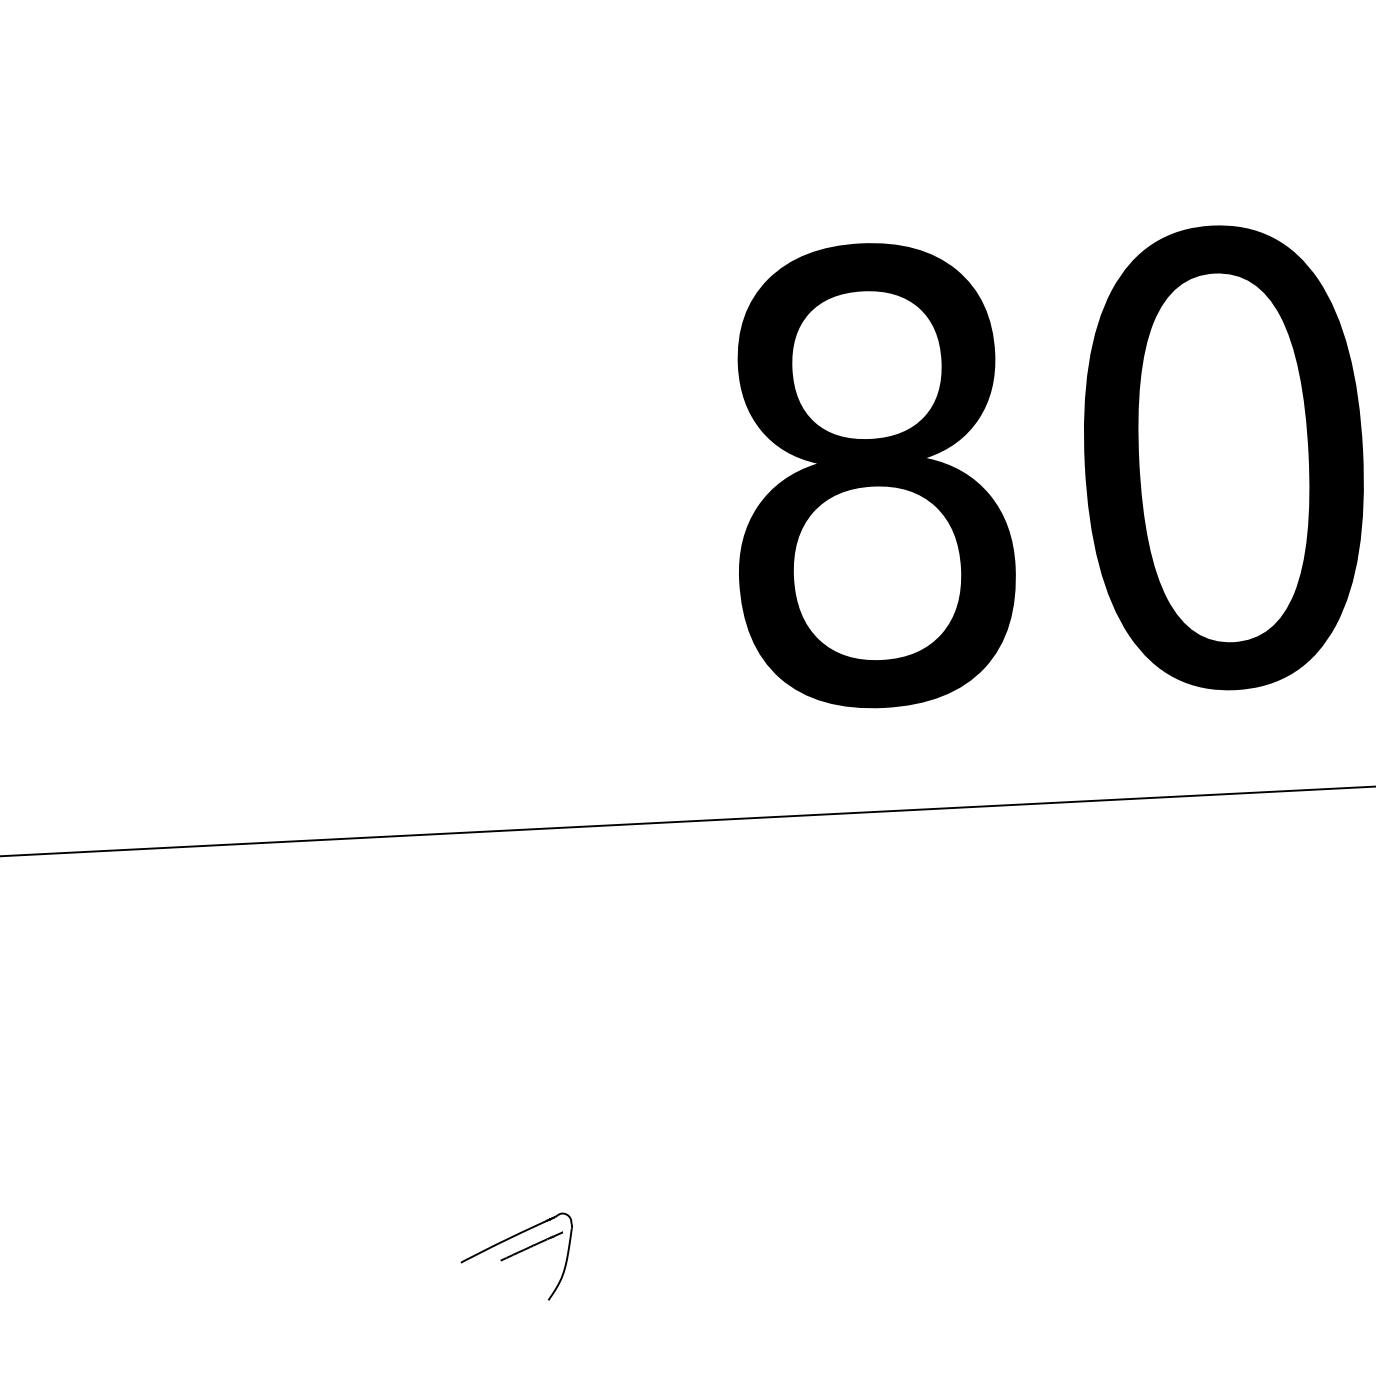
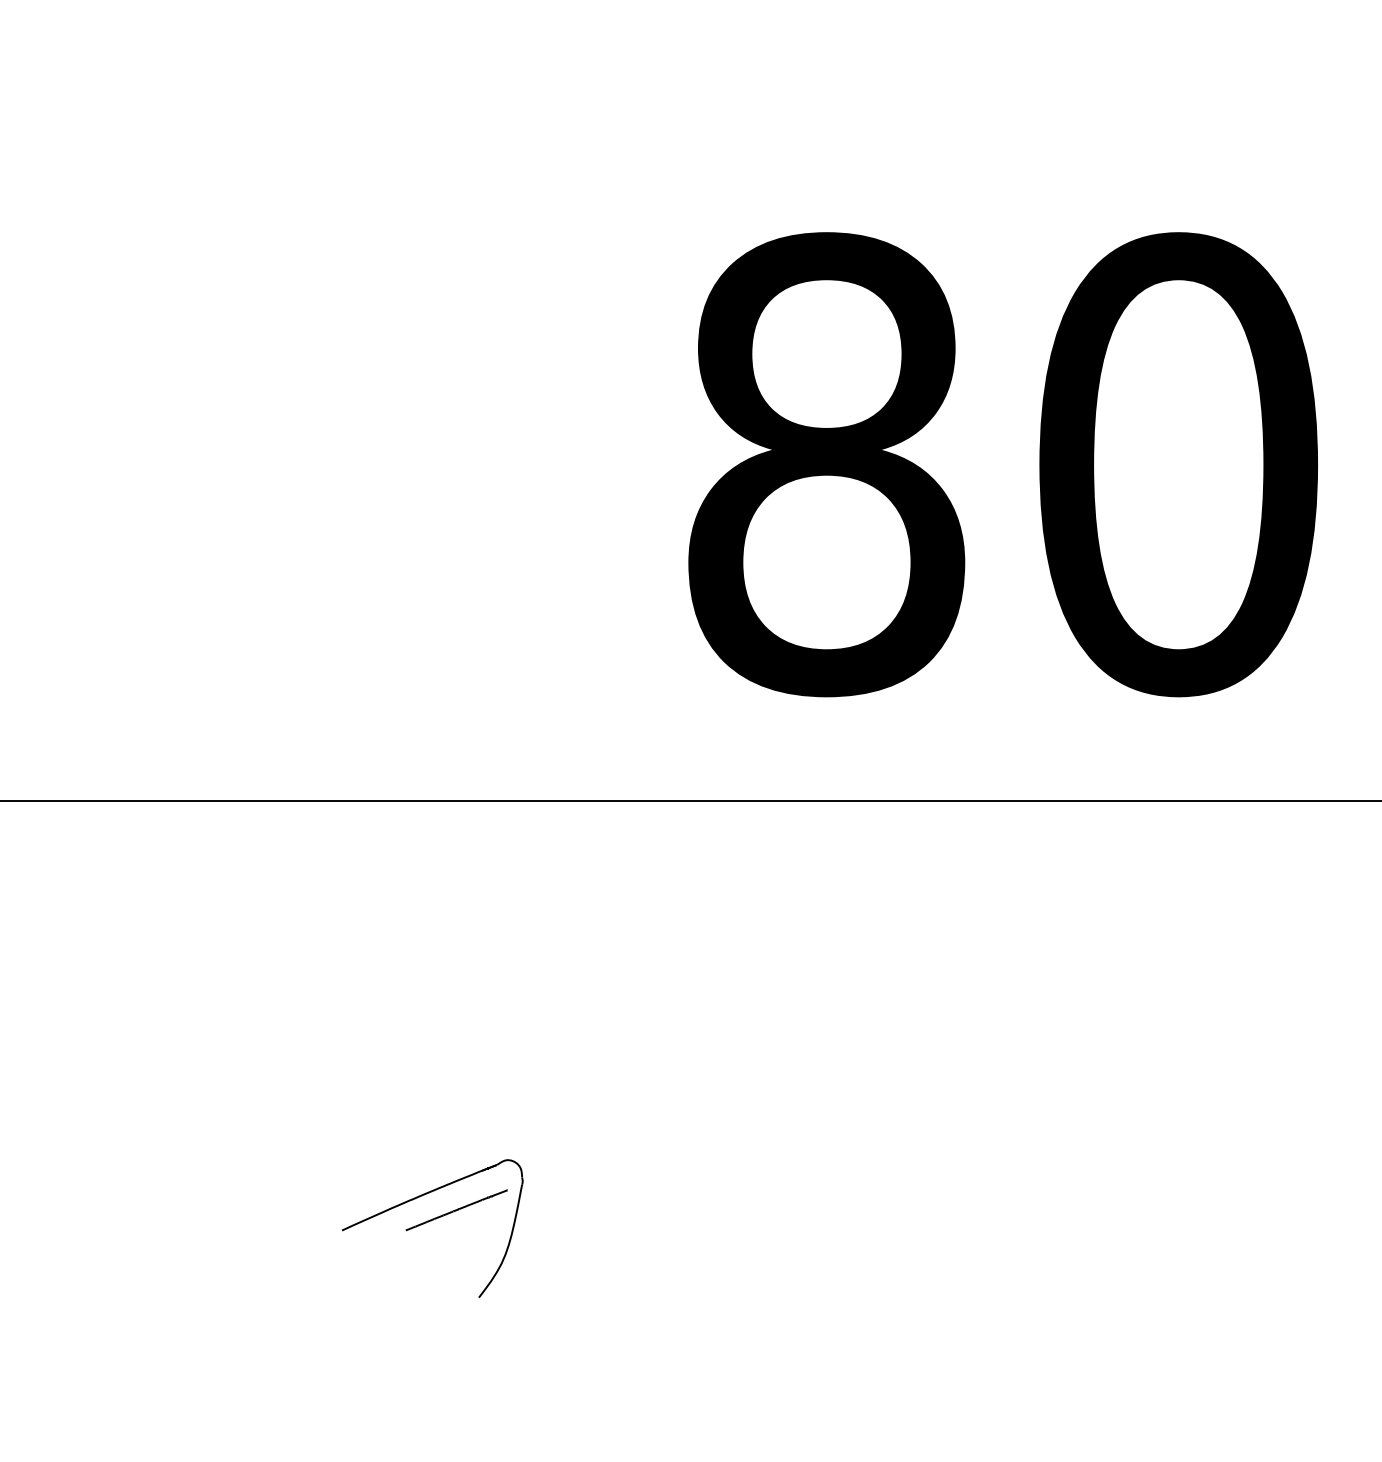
part: (517, 1258) -> (432, 1228), size x1.6

